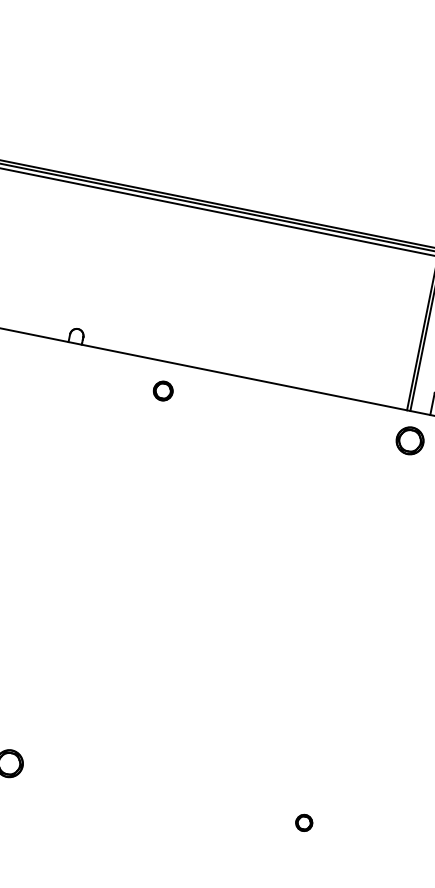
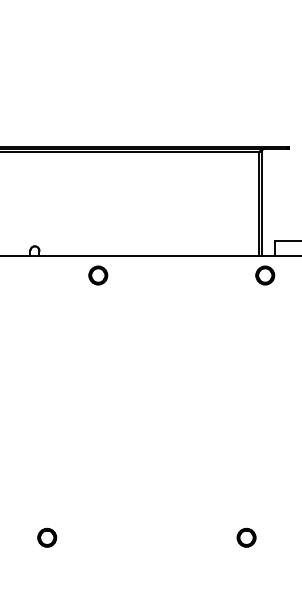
part: (163, 391) -> (98, 275), size x1.43
part: (304, 822) -> (246, 537), size x1.67

